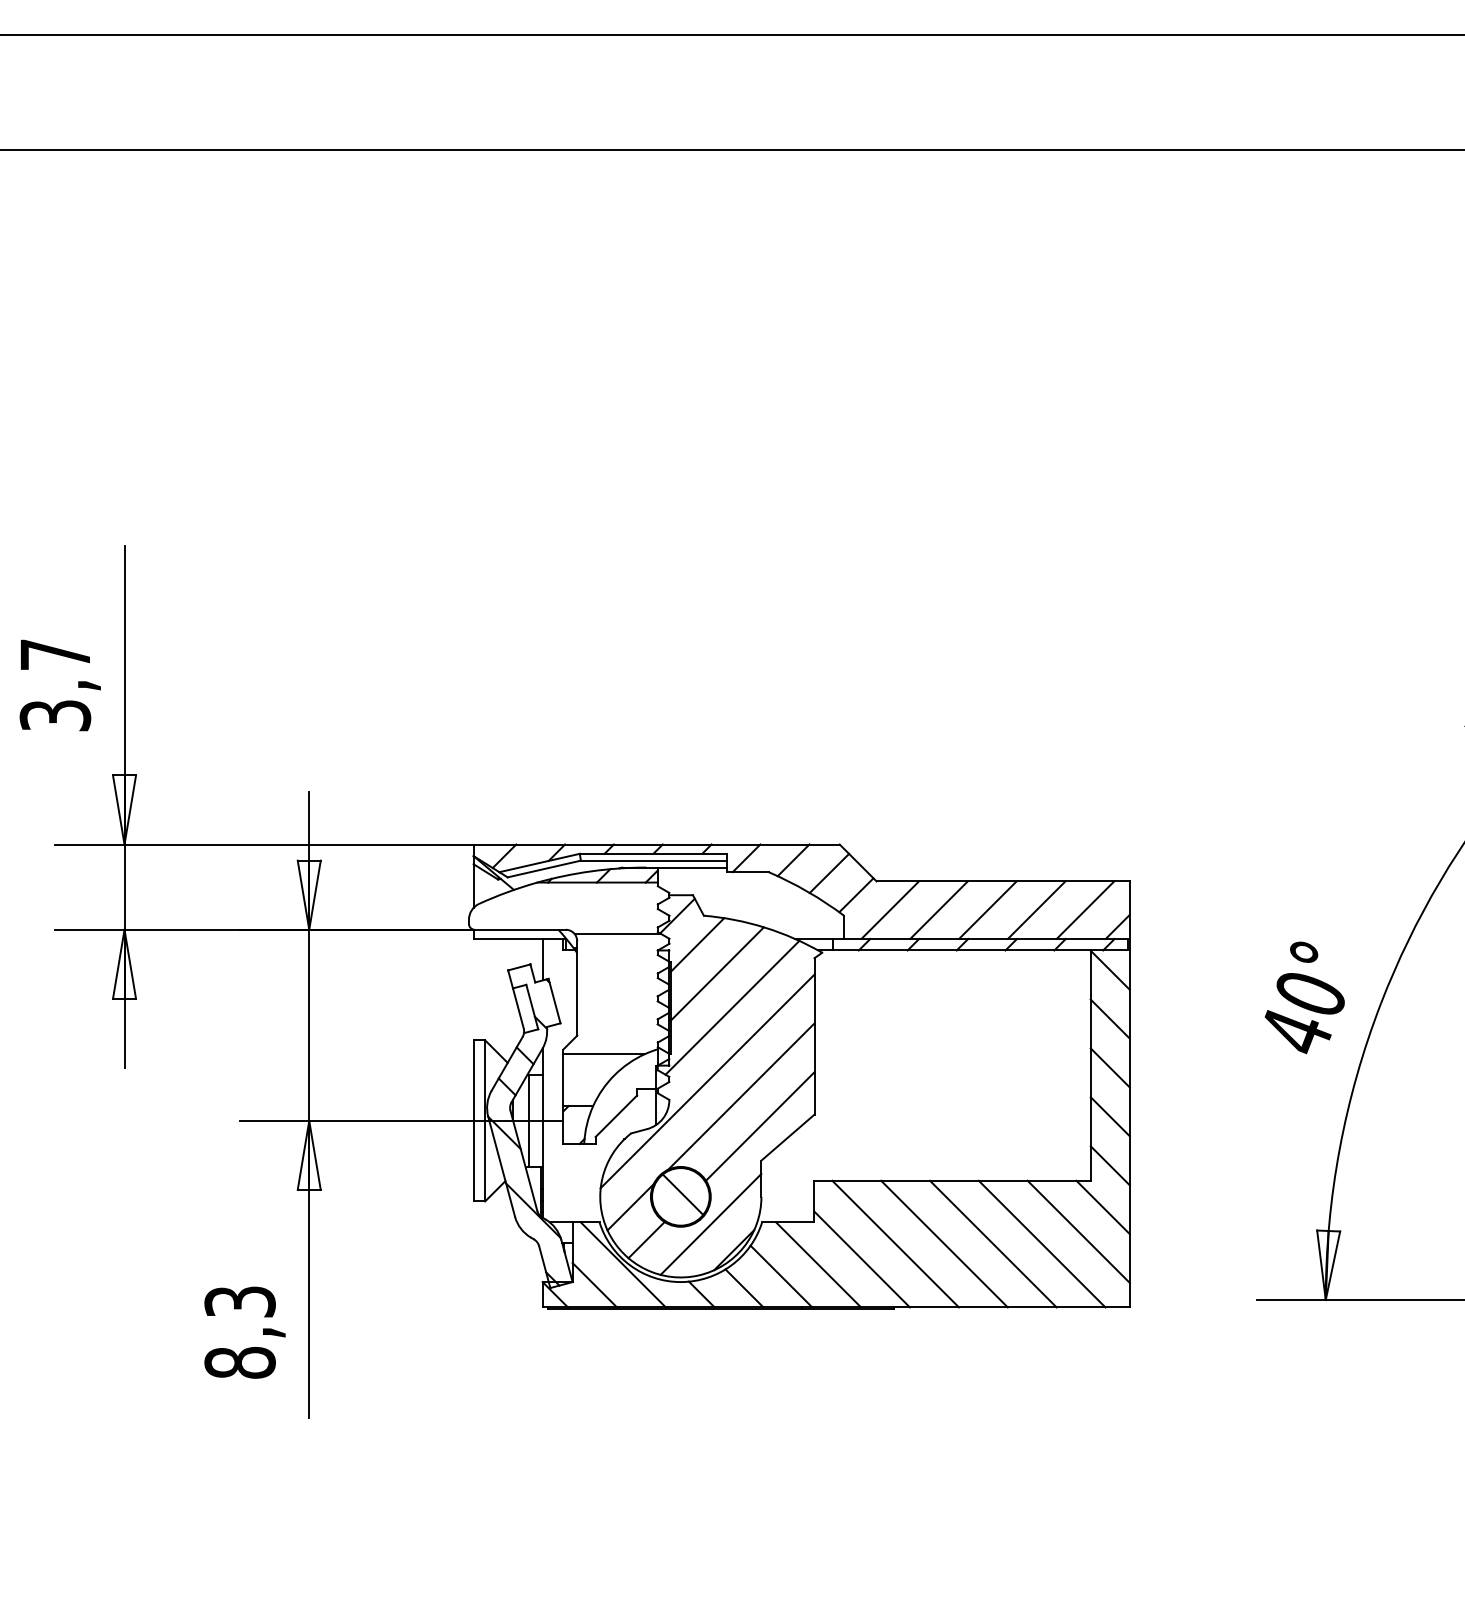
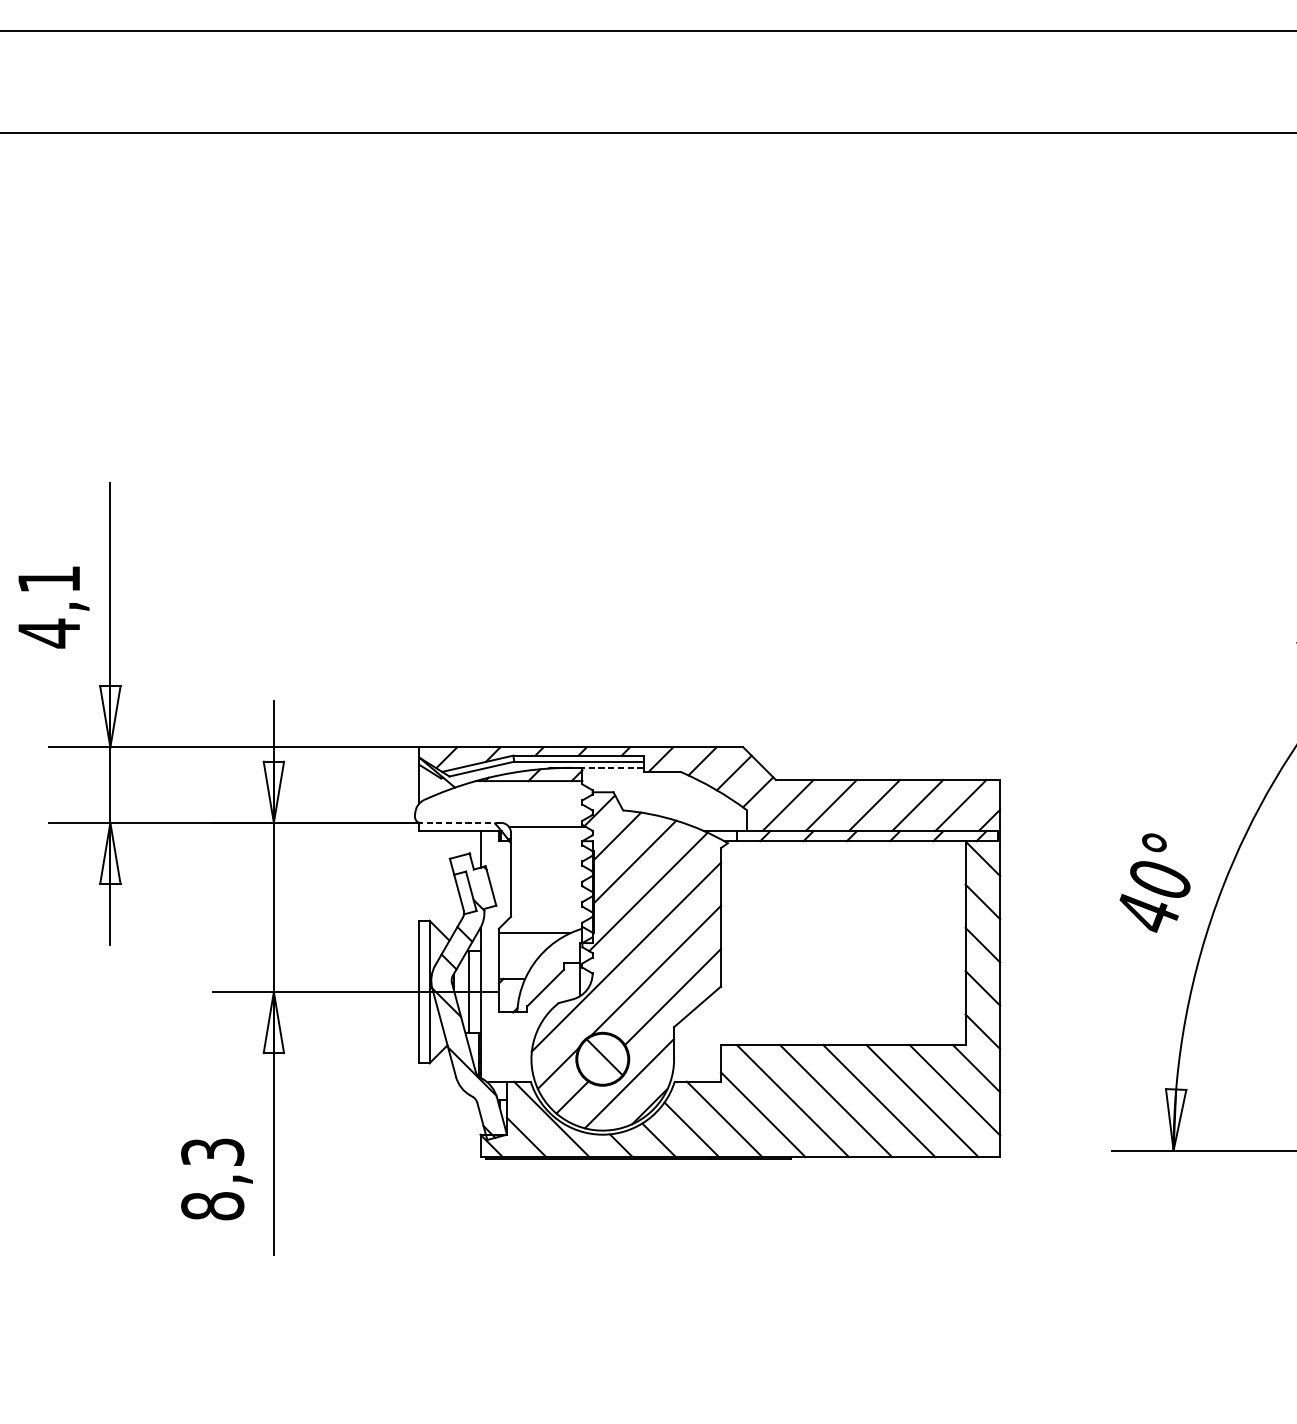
text: (55, 685) -> (49, 606), 3,7 -> 4,1
line: (692, 867) -> (613, 767), solid -> dashed
line: (519, 929) -> (459, 822), solid -> dashed

